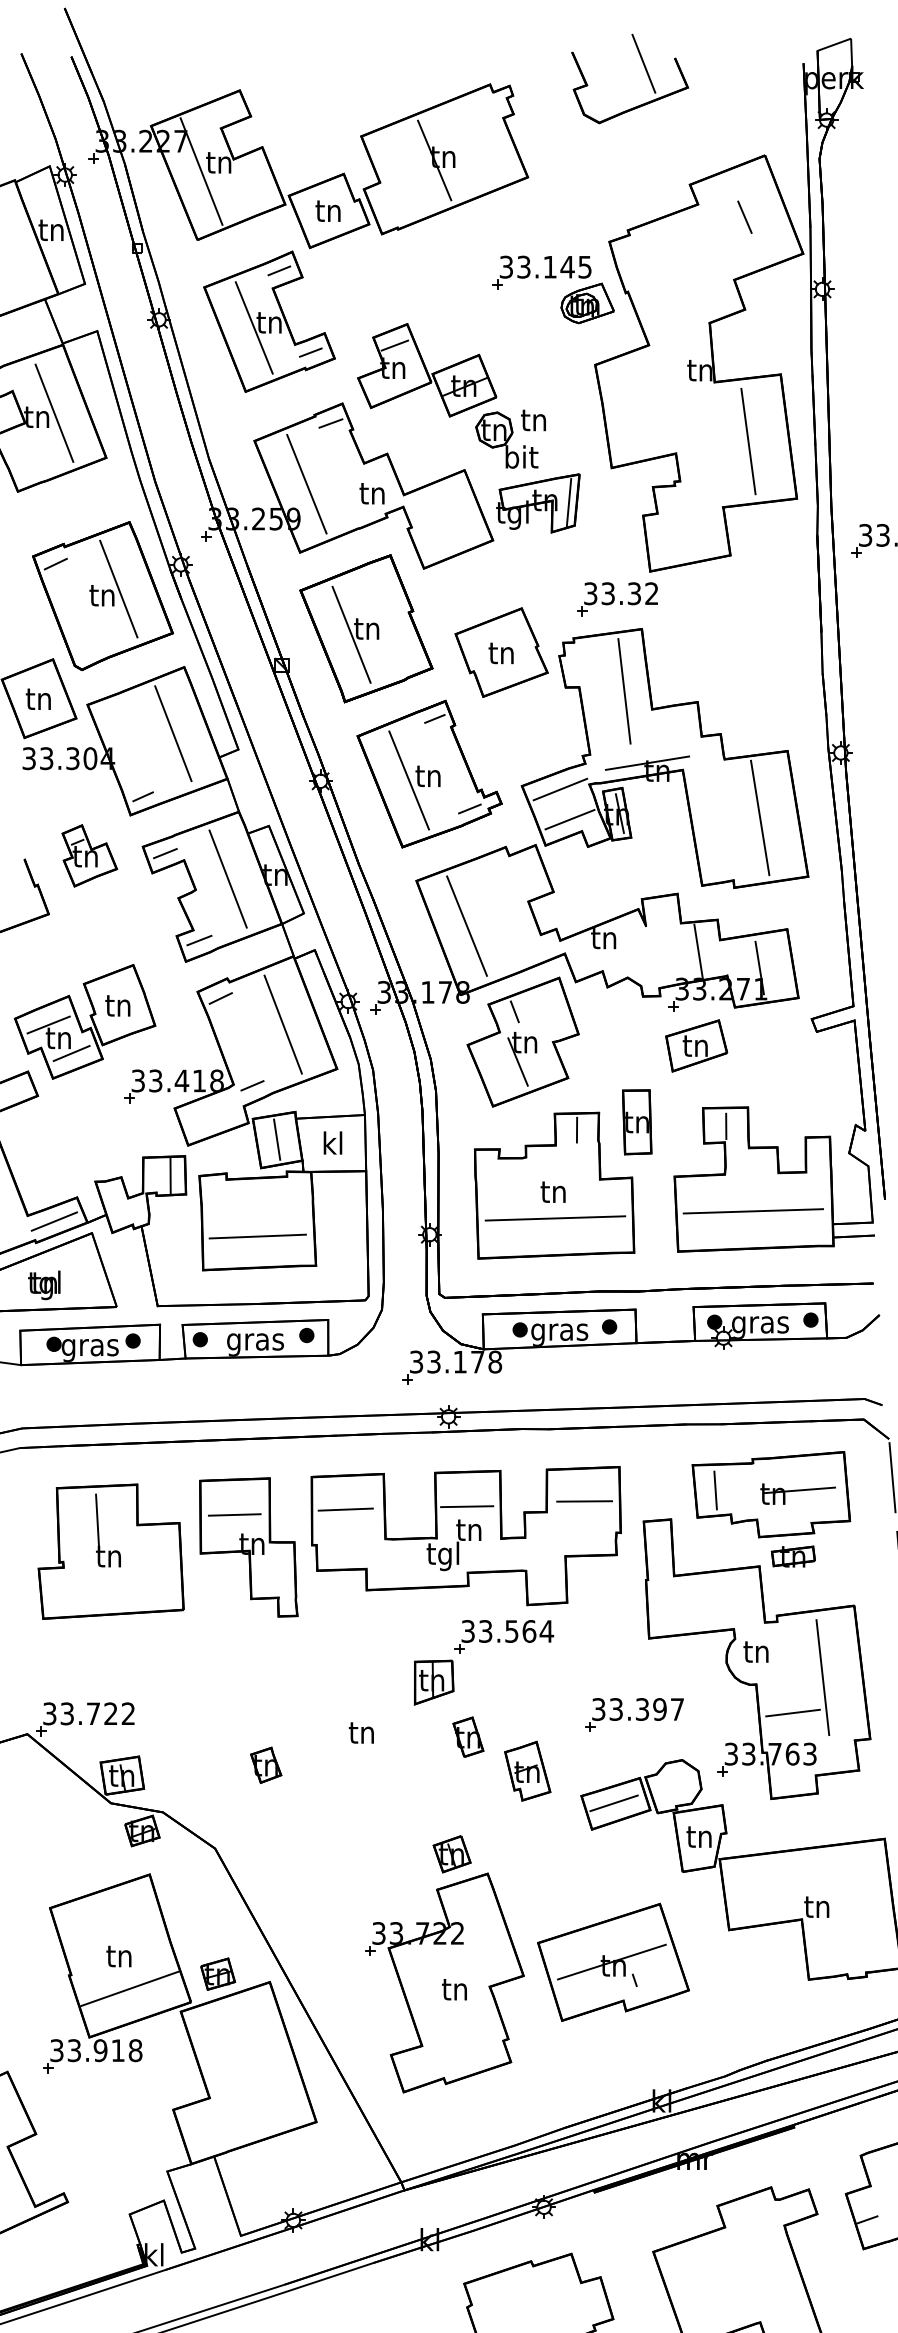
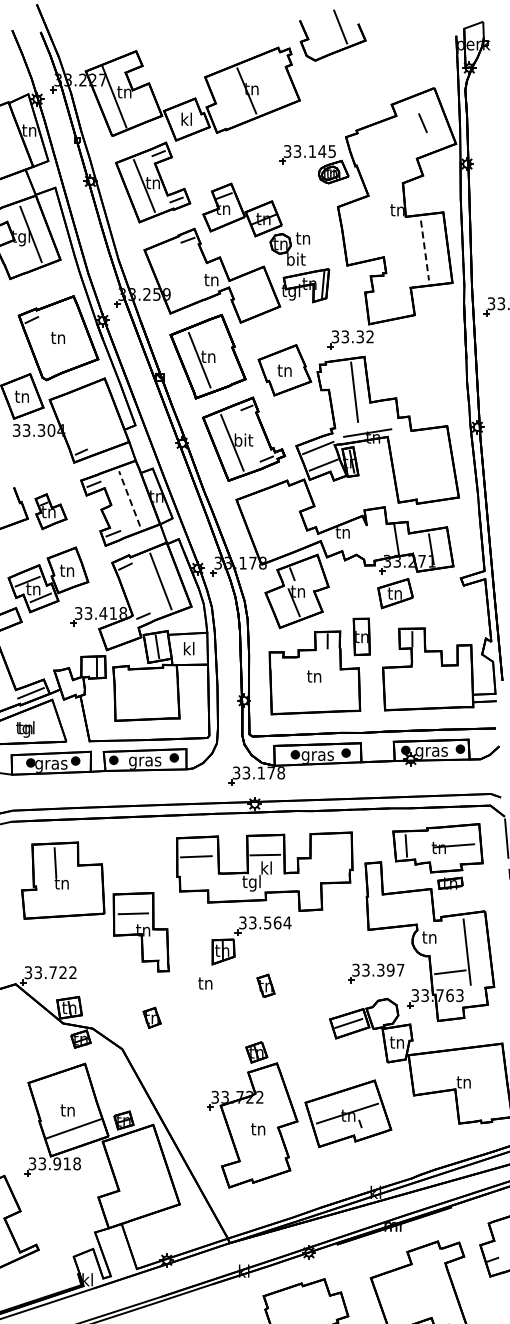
part: (645, 73) -> (341, 32), moved
text: (328, 209) -> (186, 118), tn -> kl
text: (35, 420) -> (20, 238), tn -> tgl
line: (749, 441) -> (425, 250), solid -> dashed
line: (307, 483) -> (174, 274), removed
line: (118, 587) -> (67, 333), removed
line: (173, 734) -> (98, 416), removed
text: (428, 774) -> (243, 439), tn -> bit
line: (759, 816) -> (431, 463), removed
part: (88, 855) -> (50, 511), moved
line: (227, 878) -> (129, 498), solid -> dashed
line: (465, 926) -> (264, 525), removed
line: (752, 1211) -> (427, 687), removed
line: (555, 1218) -> (315, 691), removed
line: (257, 1236) -> (146, 701), removed
line: (583, 1502) -> (331, 852), removed
text: (469, 1528) -> (266, 867), tn -> kl
part: (247, 1547) -> (140, 932), moved
part: (483, 1643) -> (251, 929), moved
part: (634, 1715) -> (376, 973), moved
part: (264, 1764) -> (151, 1017), moved
part: (527, 1769) -> (299, 1004), removed

